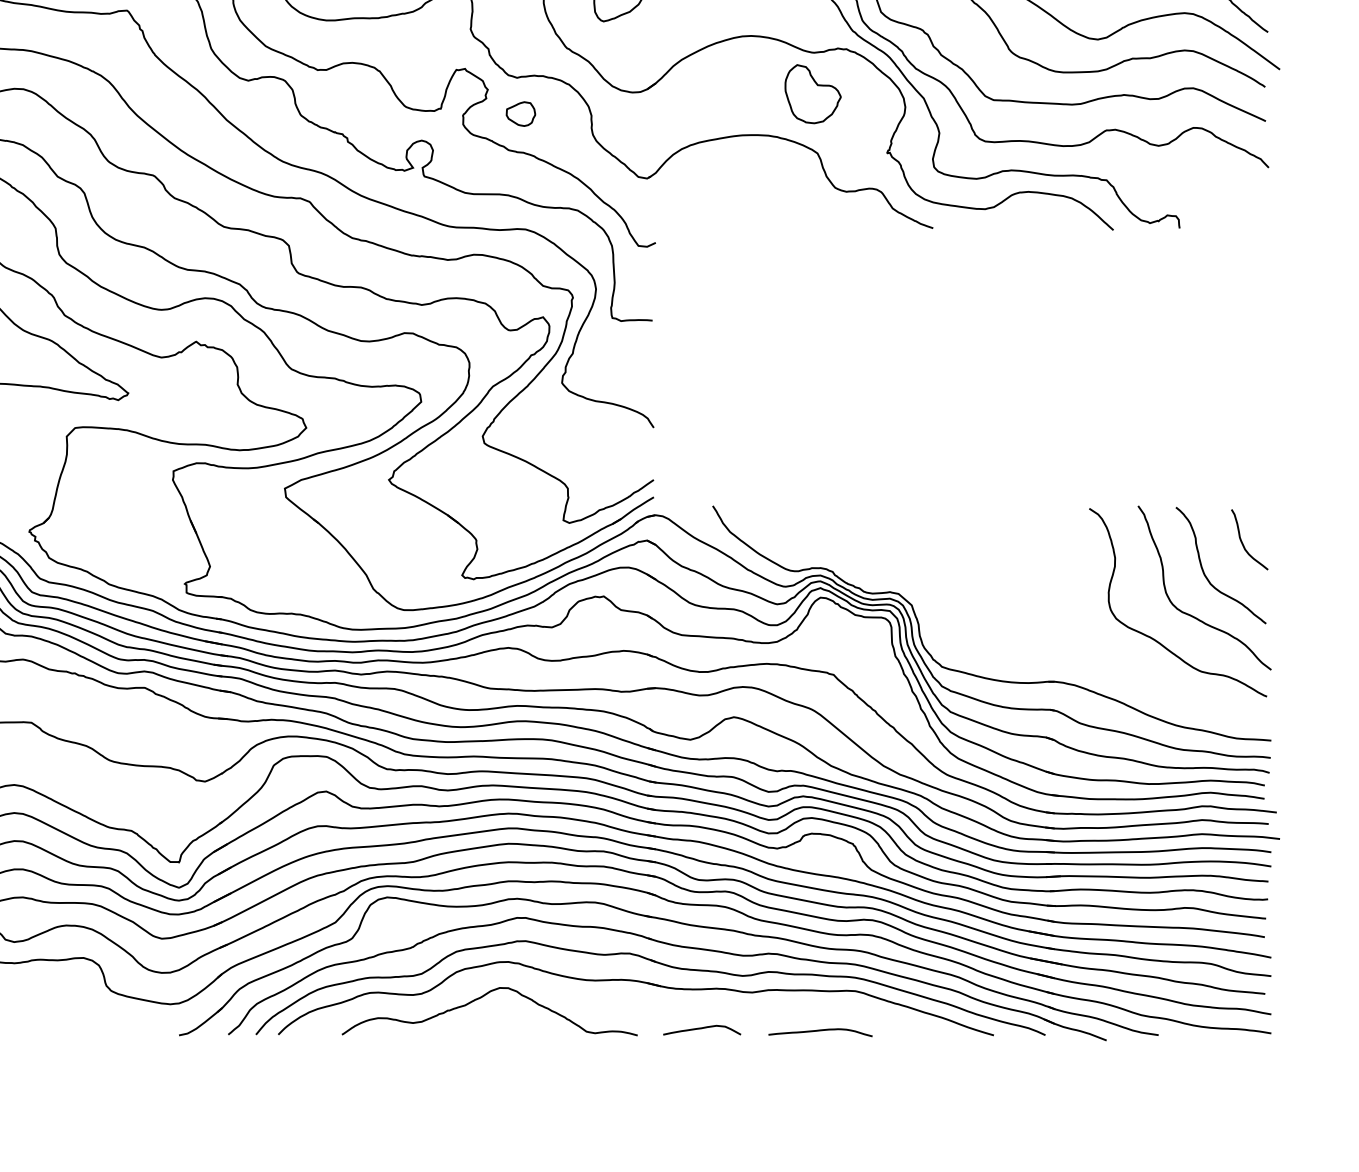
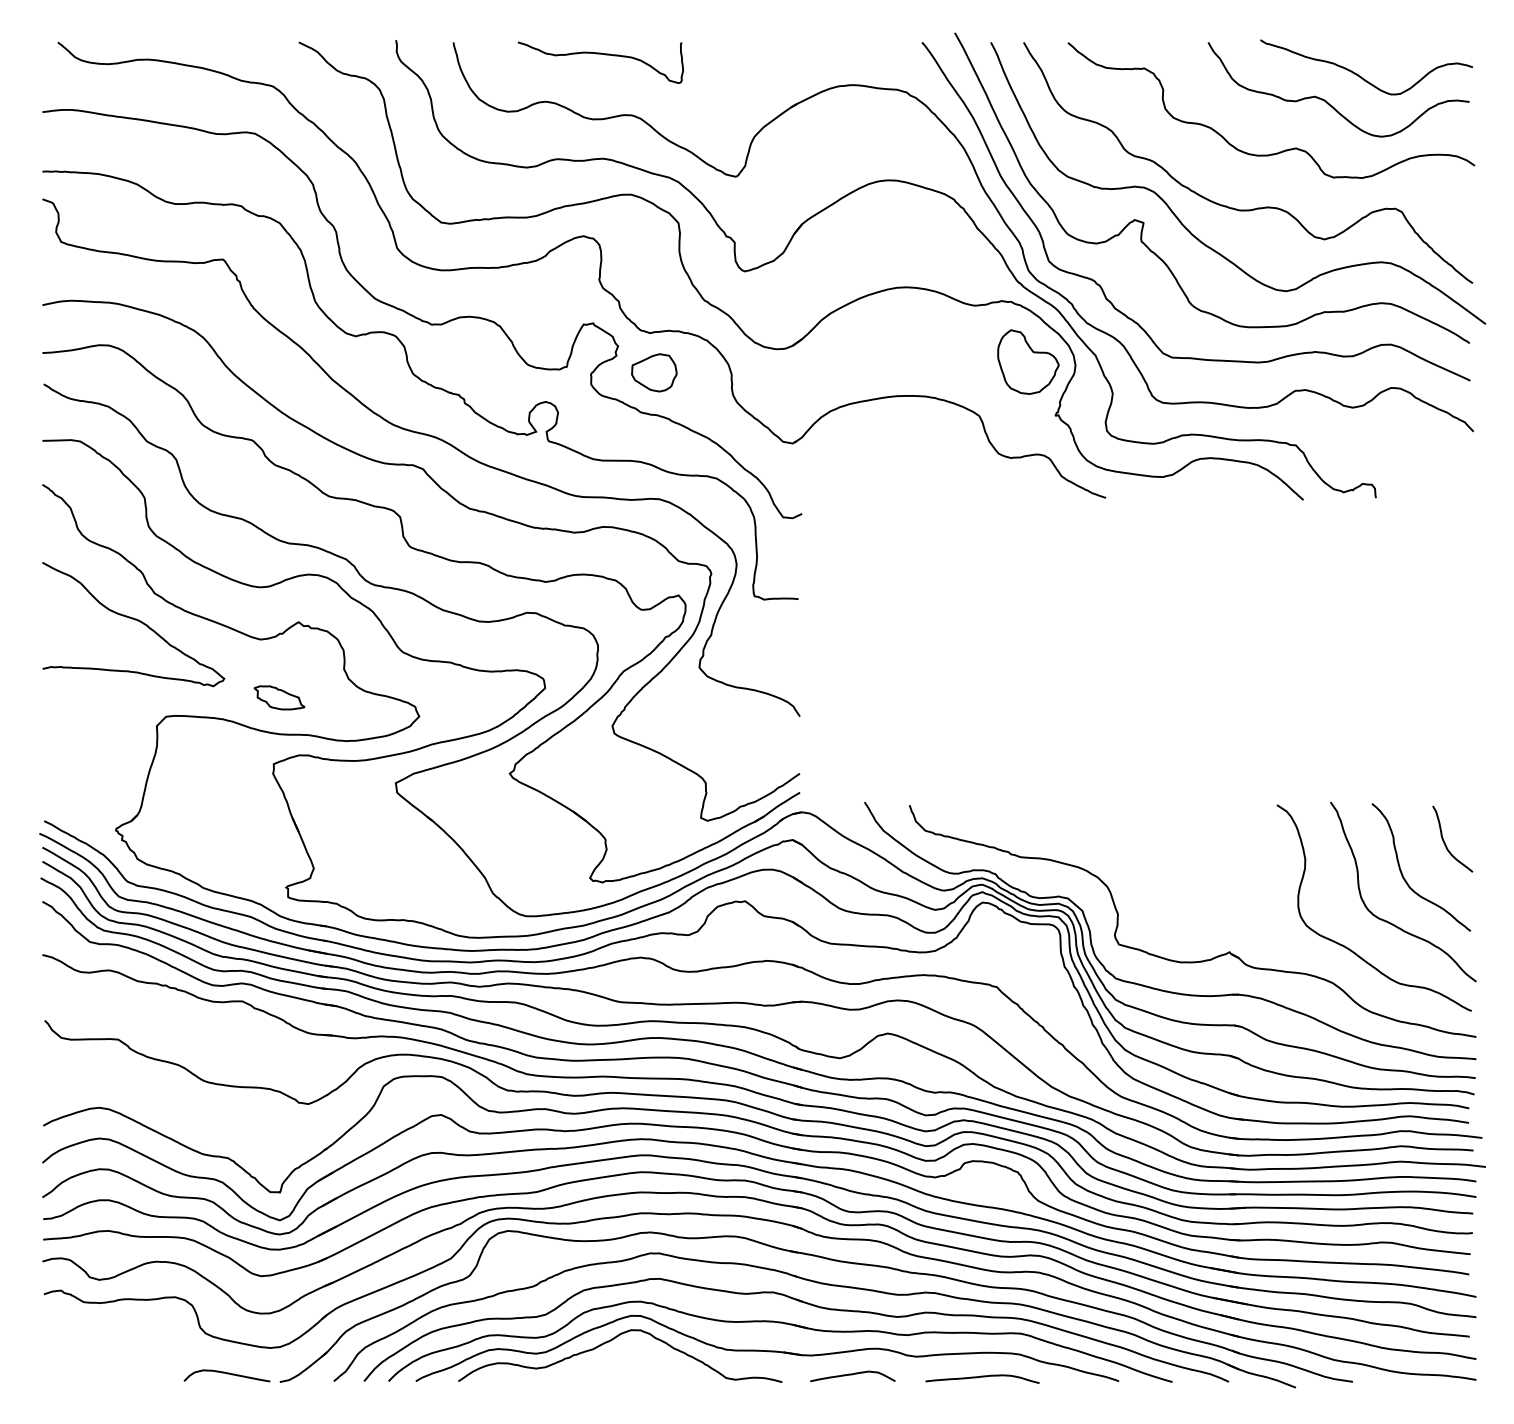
part: (813, 93) -> (1028, 361), moved
part: (521, 113) -> (654, 372), size x1.43
part: (178, 410) -> (279, 697), added
part: (1019, 650) -> (1200, 960), added
part: (624, 1004) -> (767, 1348), added
curve: (131, 1028) -> (227, 1374), added

